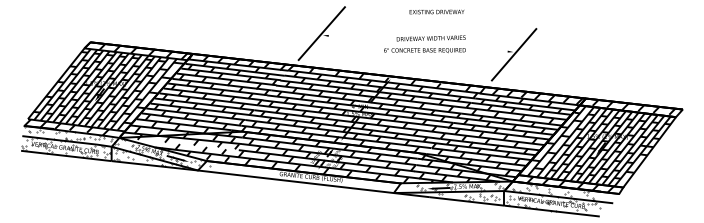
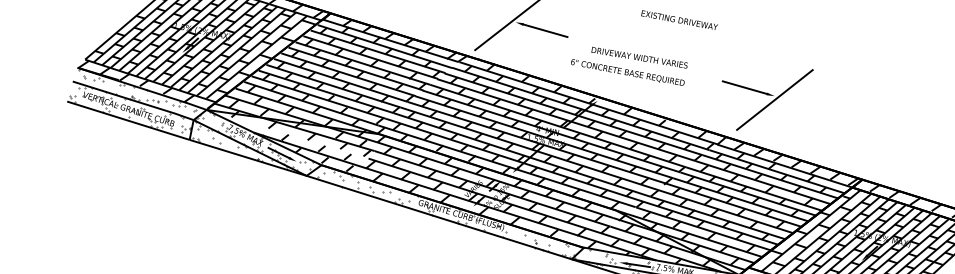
line: (344, 36) -> (545, 29), added
text: (424, 44) -> (628, 64), moved
line: (491, 49) -> (744, 86), added
hatch: (310, 178) -> (460, 216), added

